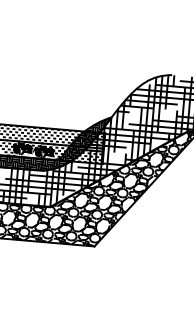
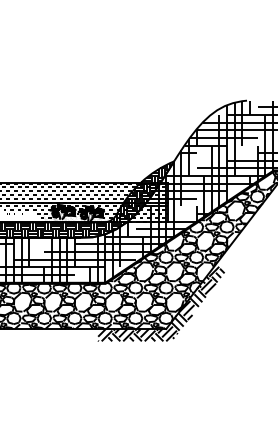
hatch: (92, 226) -> (161, 303), added

